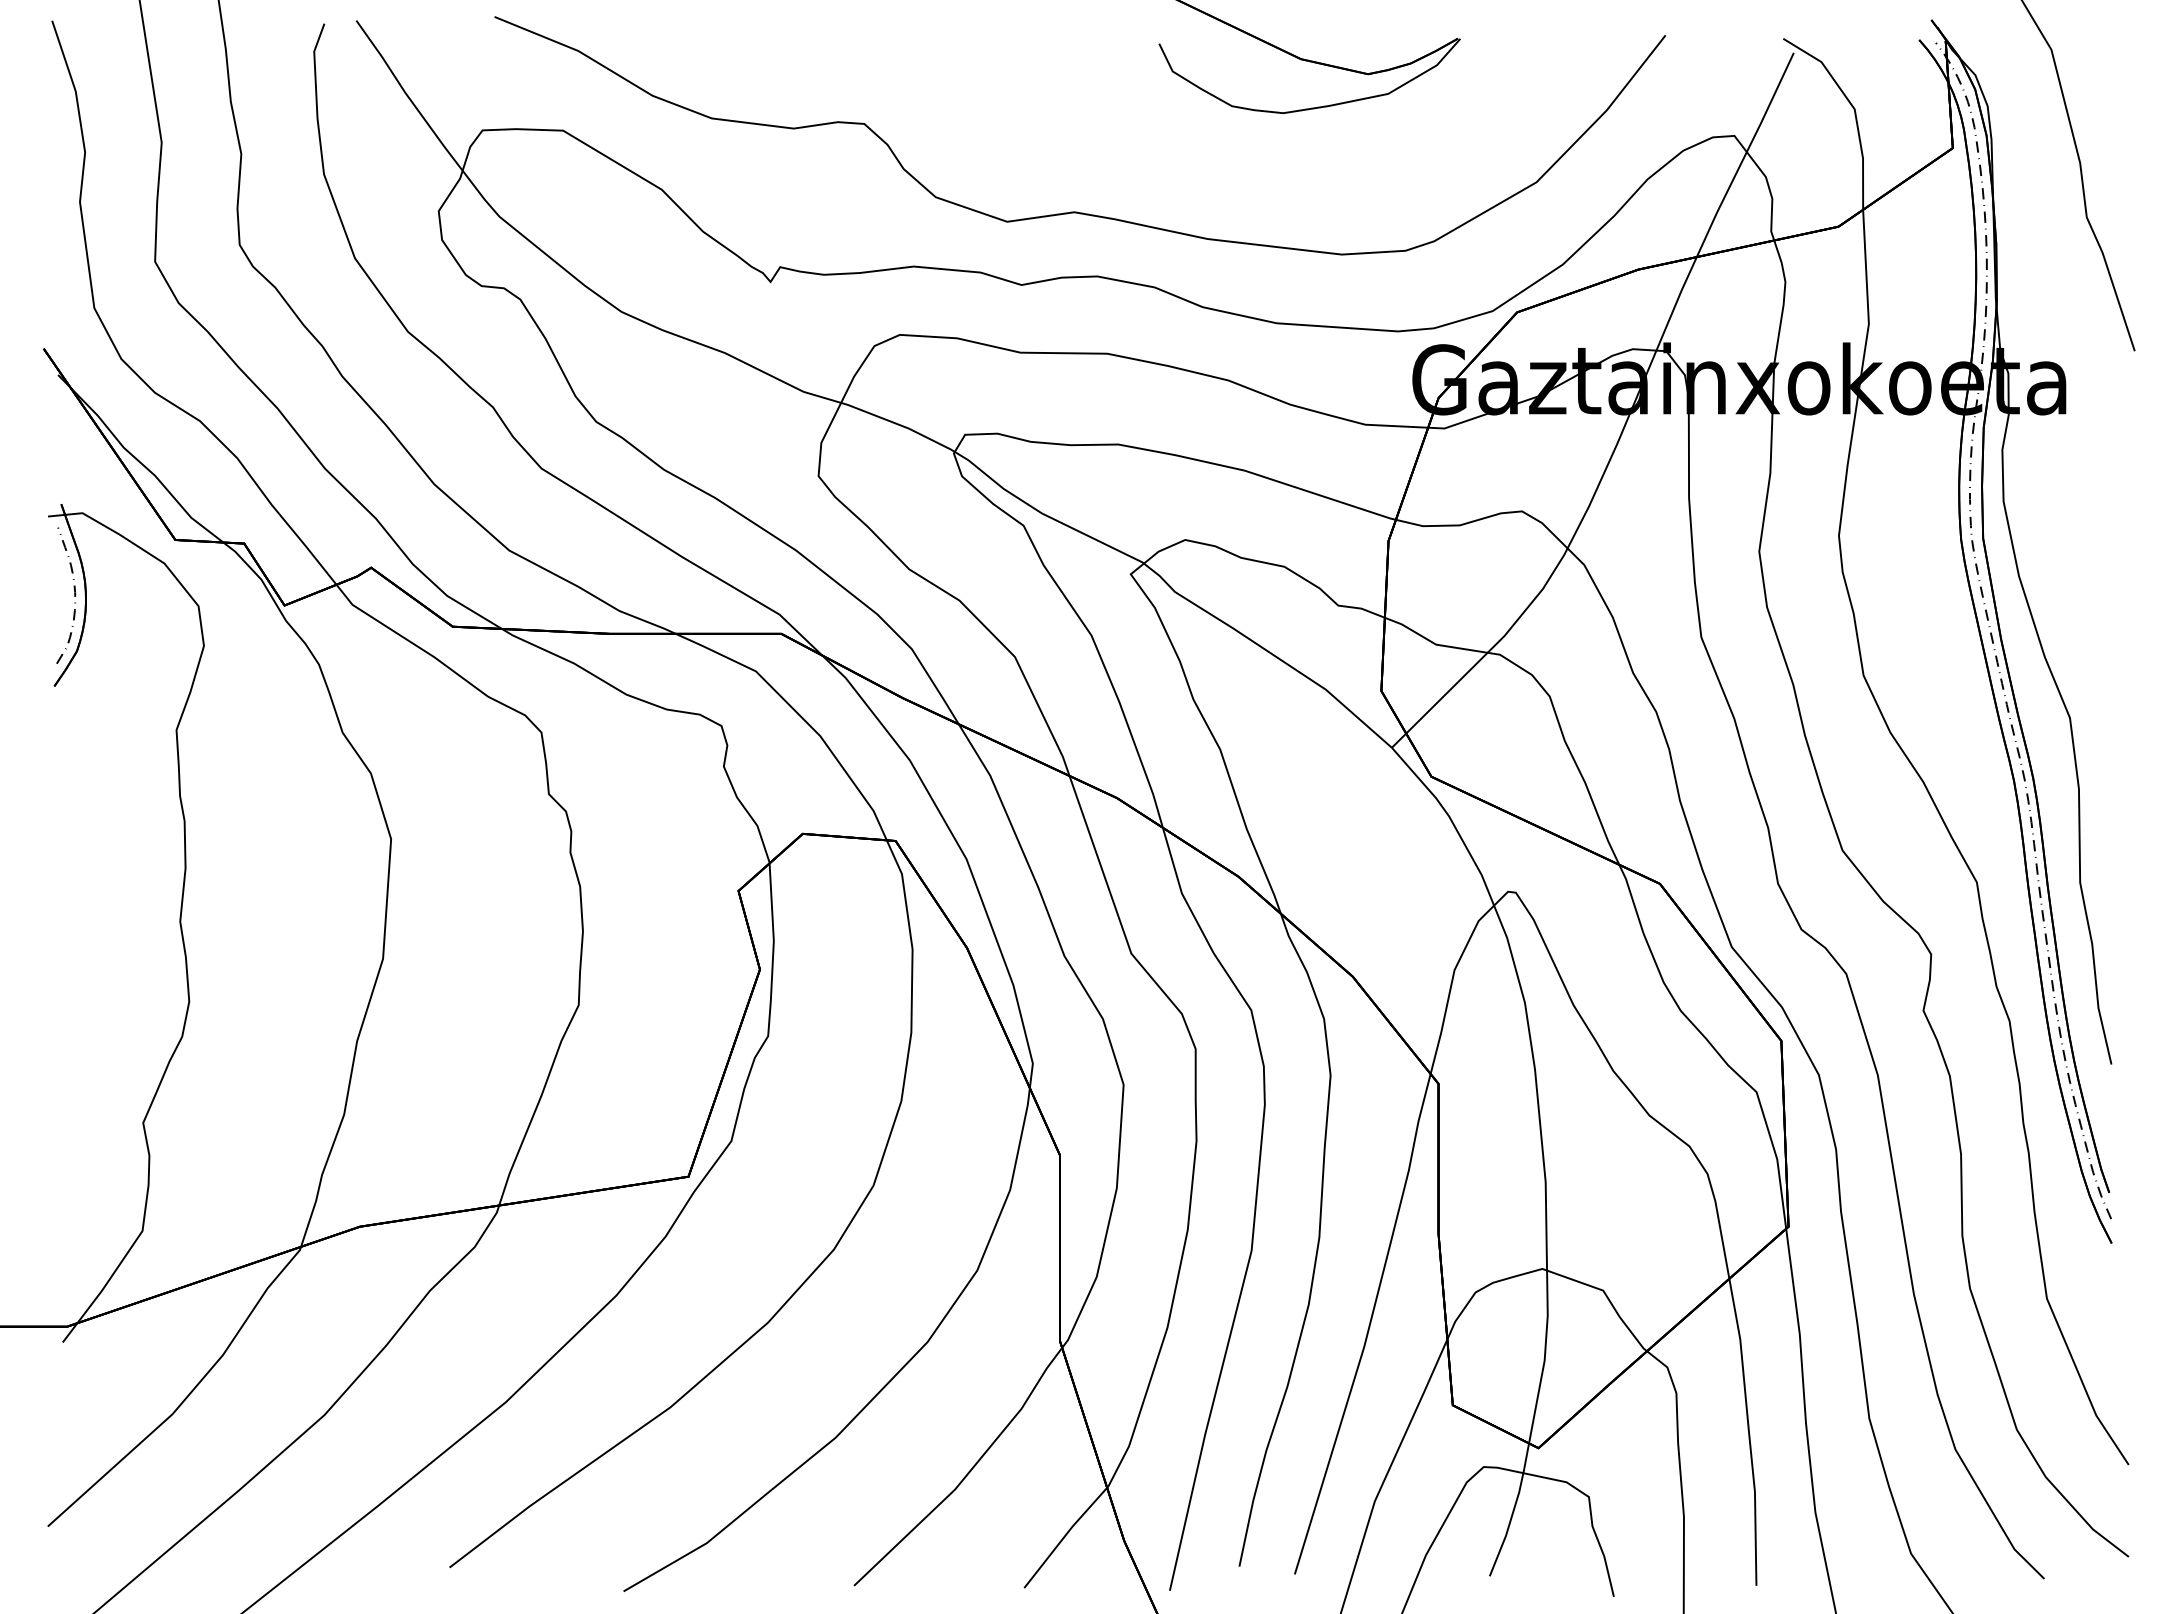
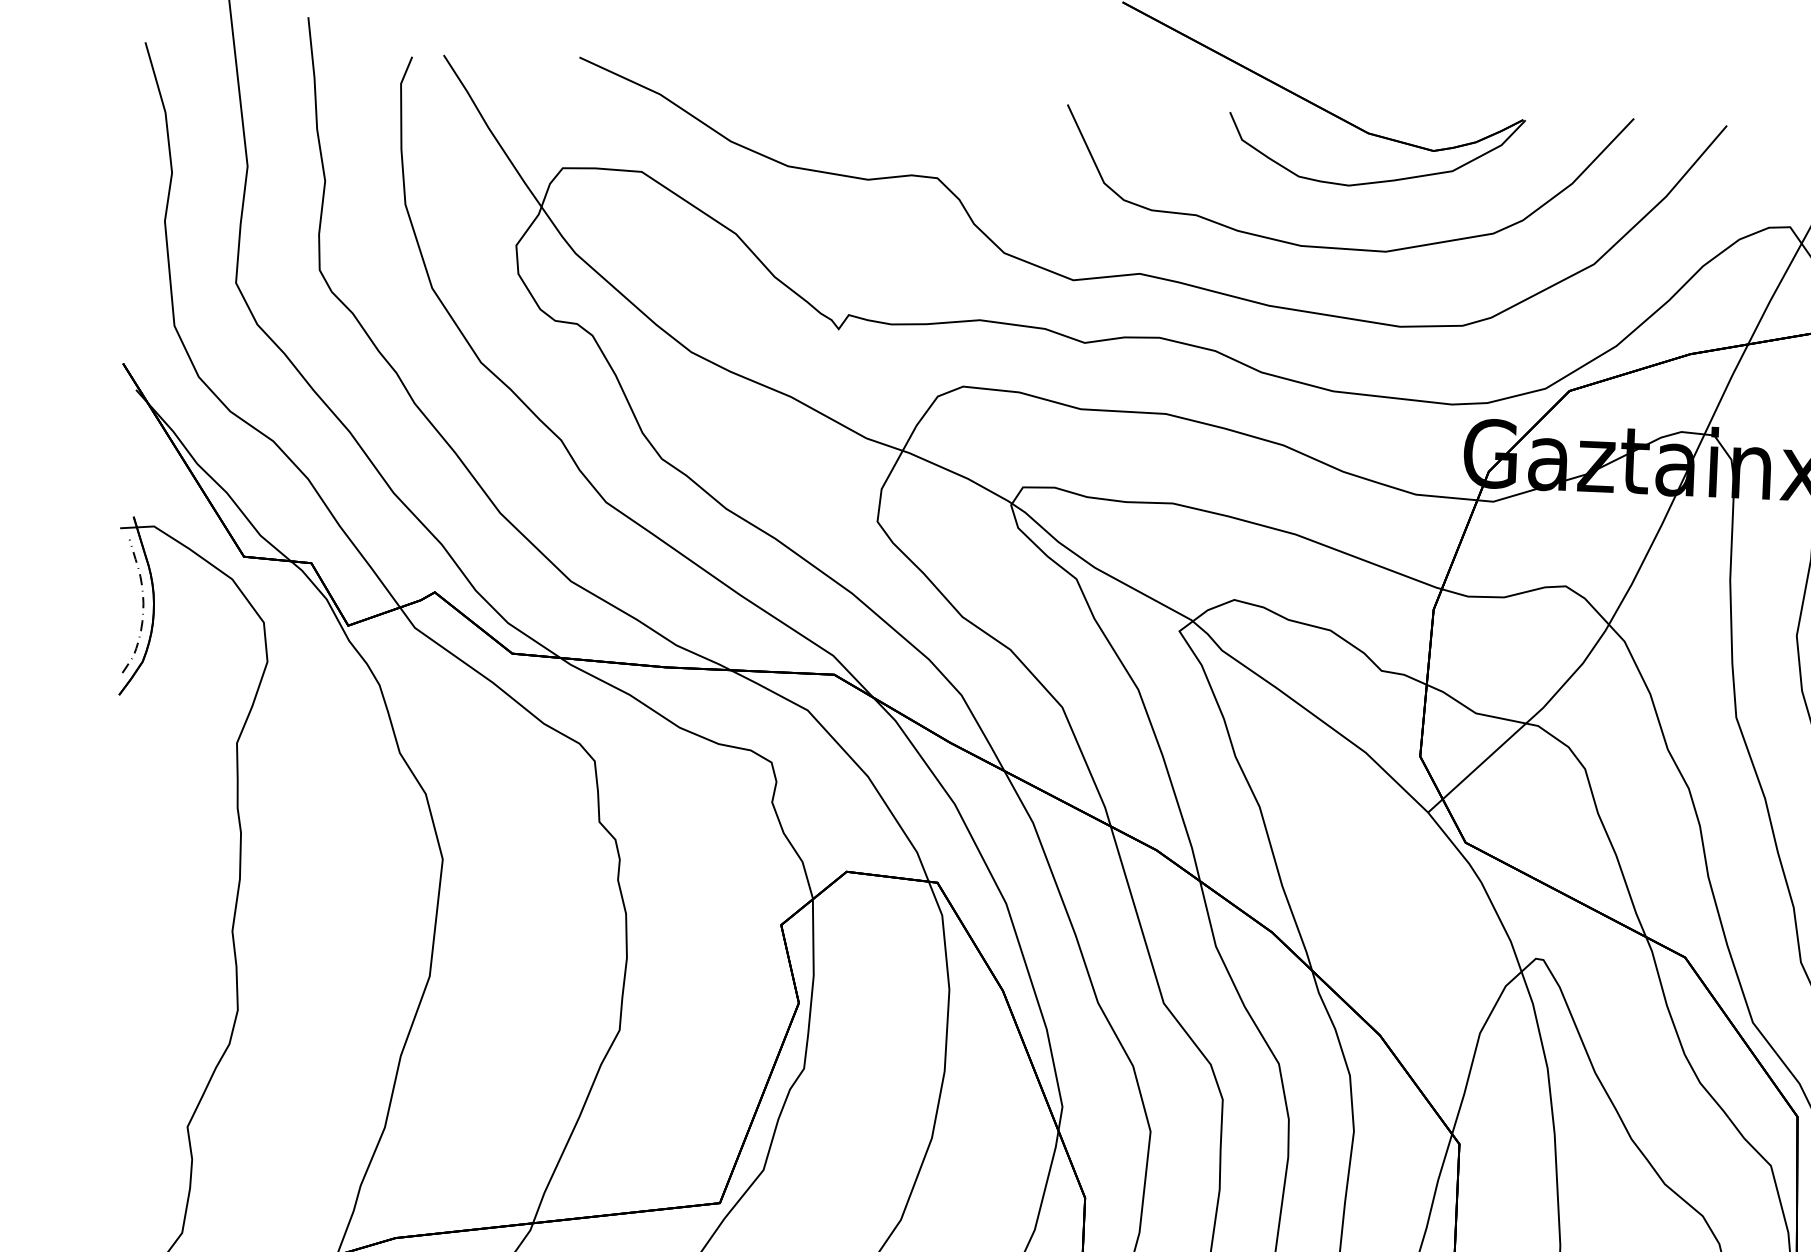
curve: (1282, 176) -> (1345, 247), added

